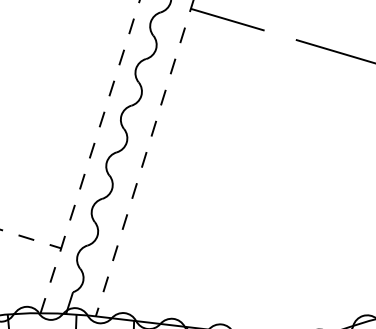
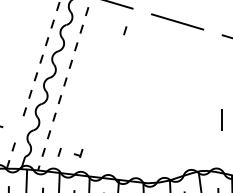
line: (250, 68) -> (125, 30), added
part: (57, 243) -> (78, 153), moved
line: (133, 282) -> (59, 151), added

